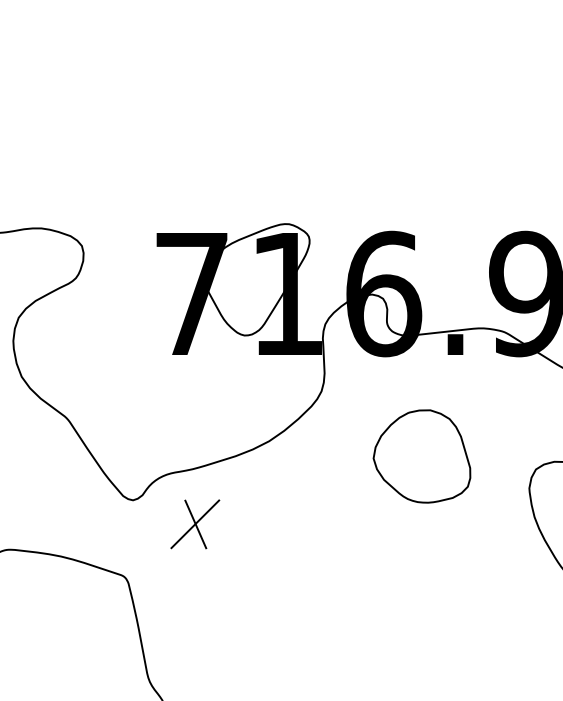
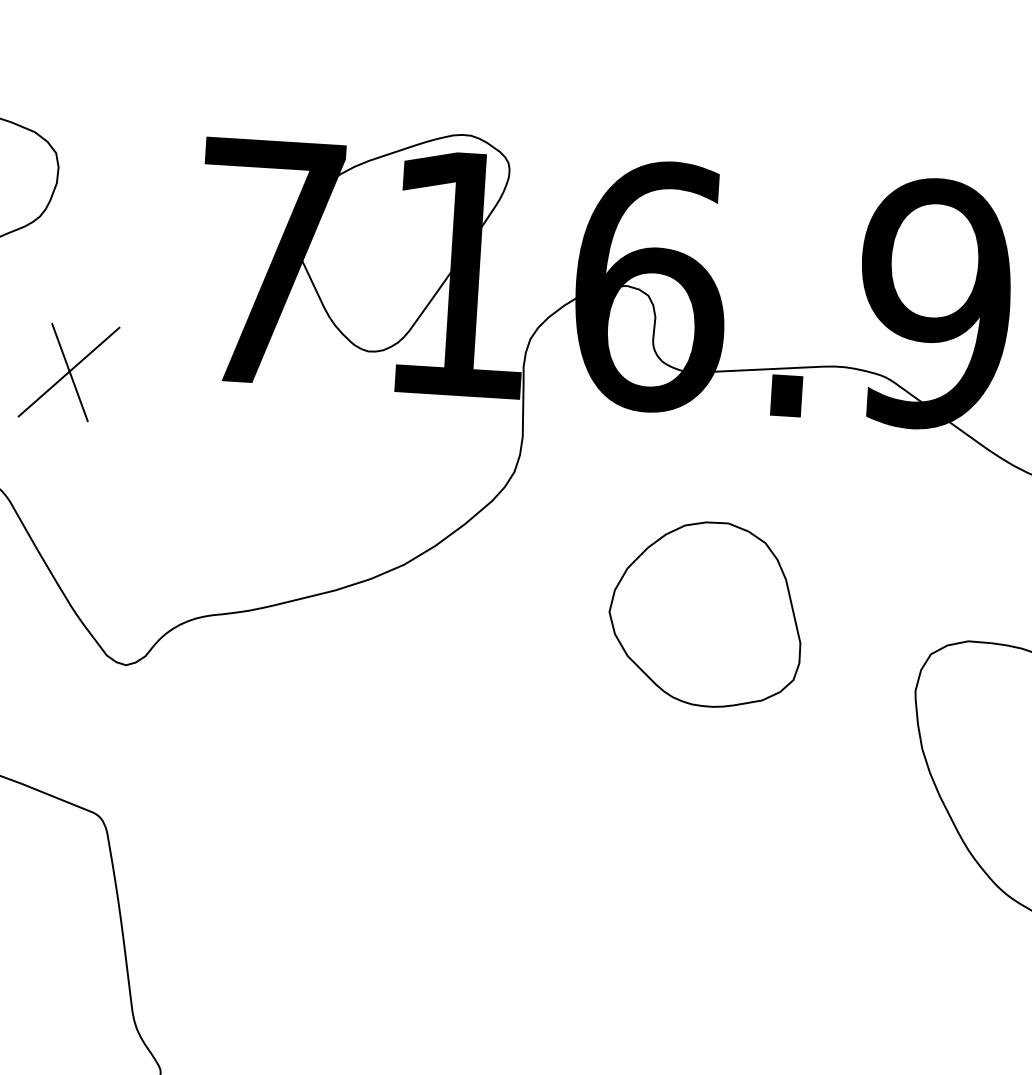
part: (195, 524) -> (69, 372), moved

